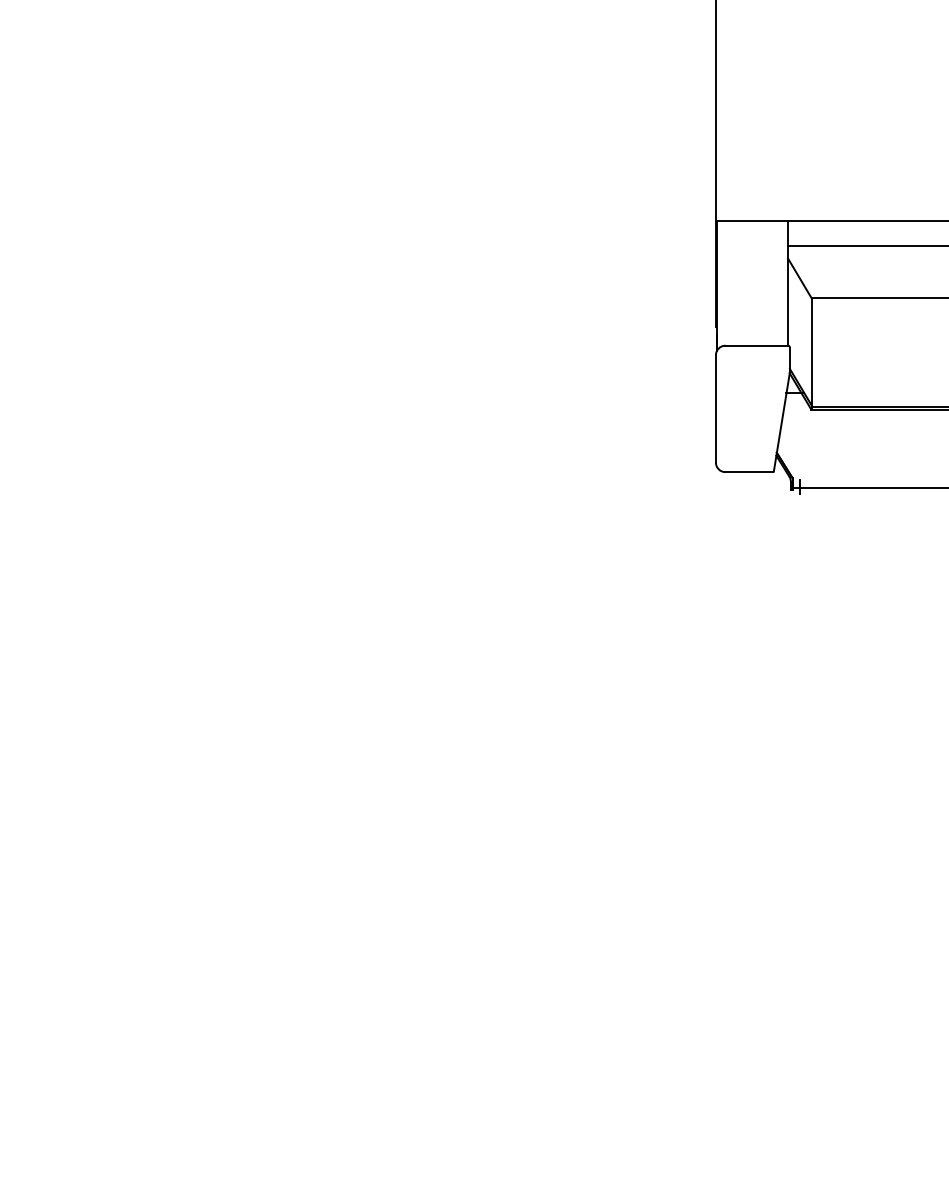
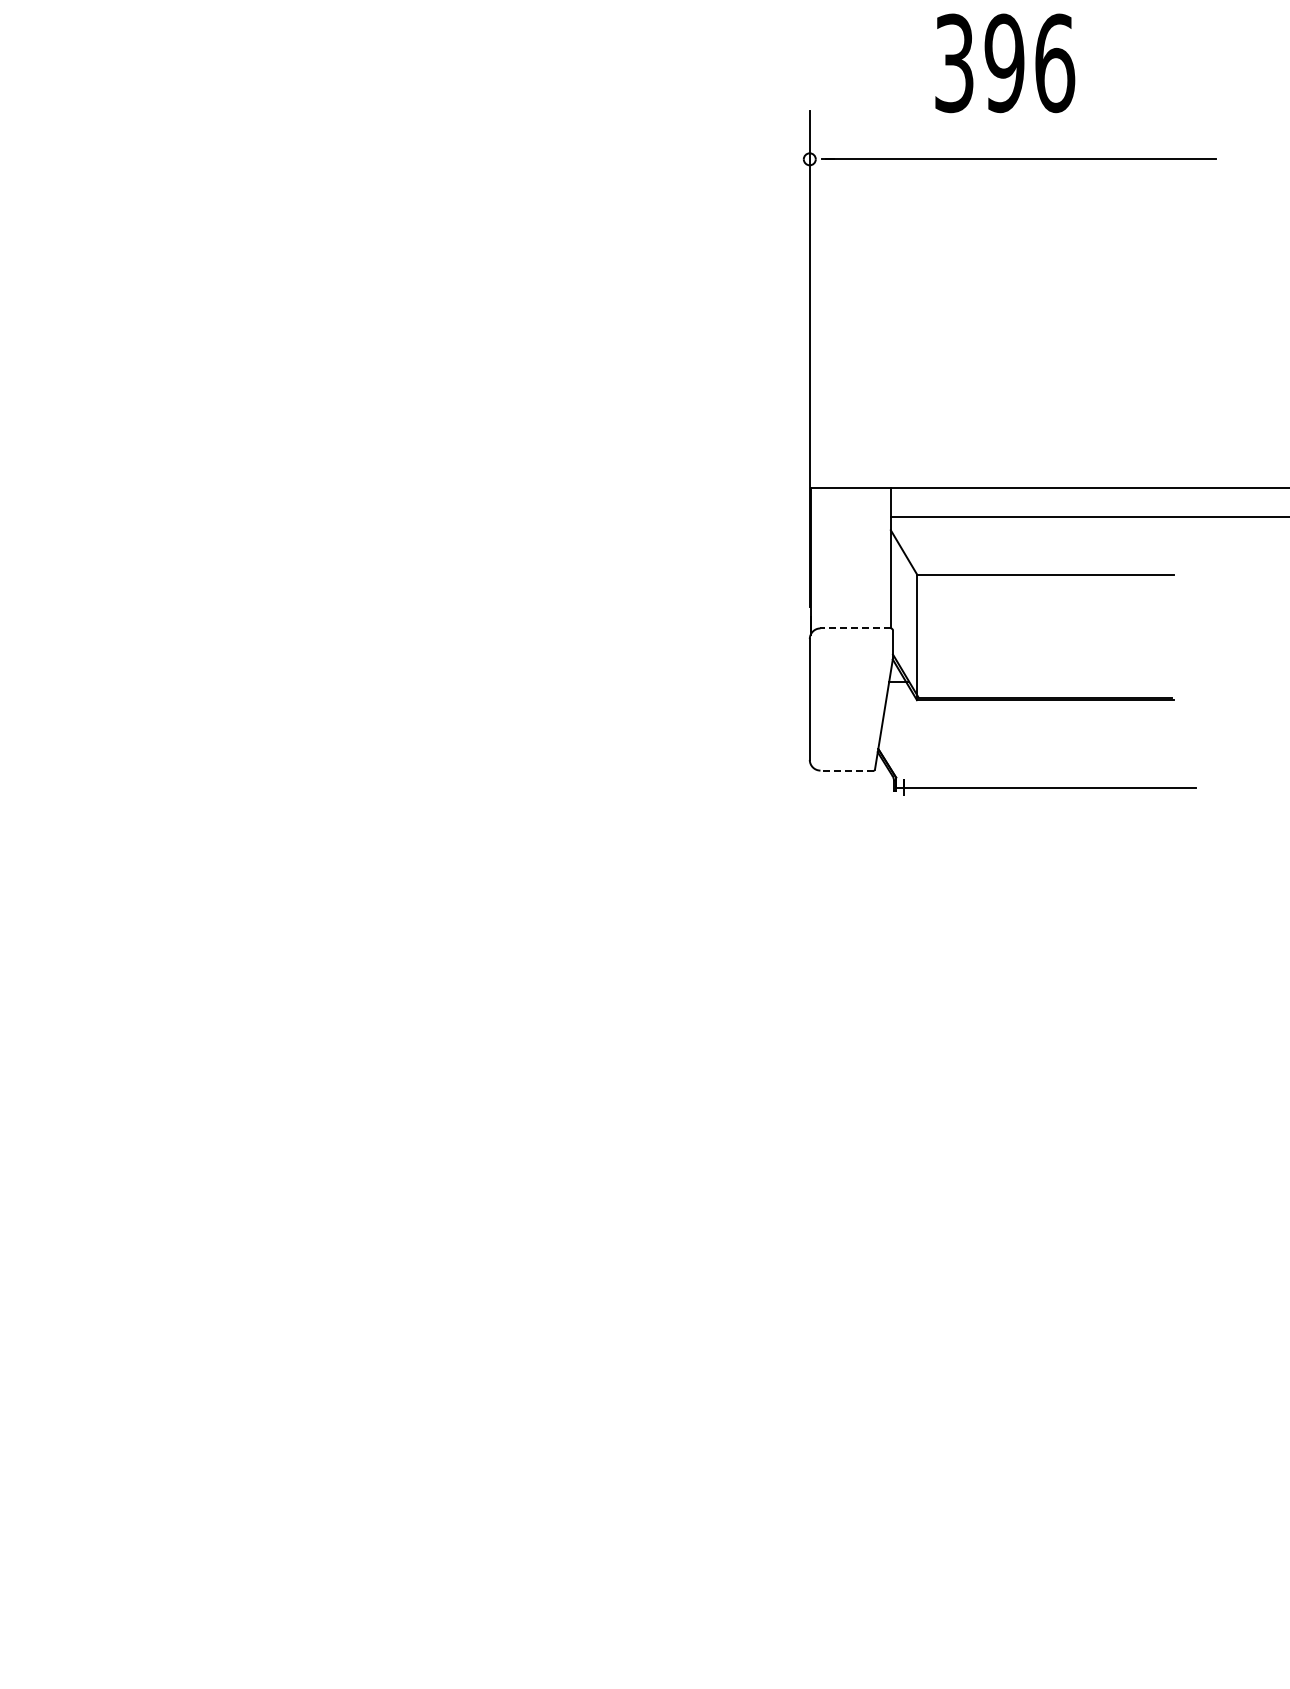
line: (756, 345) -> (855, 628), solid -> dashed
line: (749, 472) -> (847, 770), solid -> dashed

